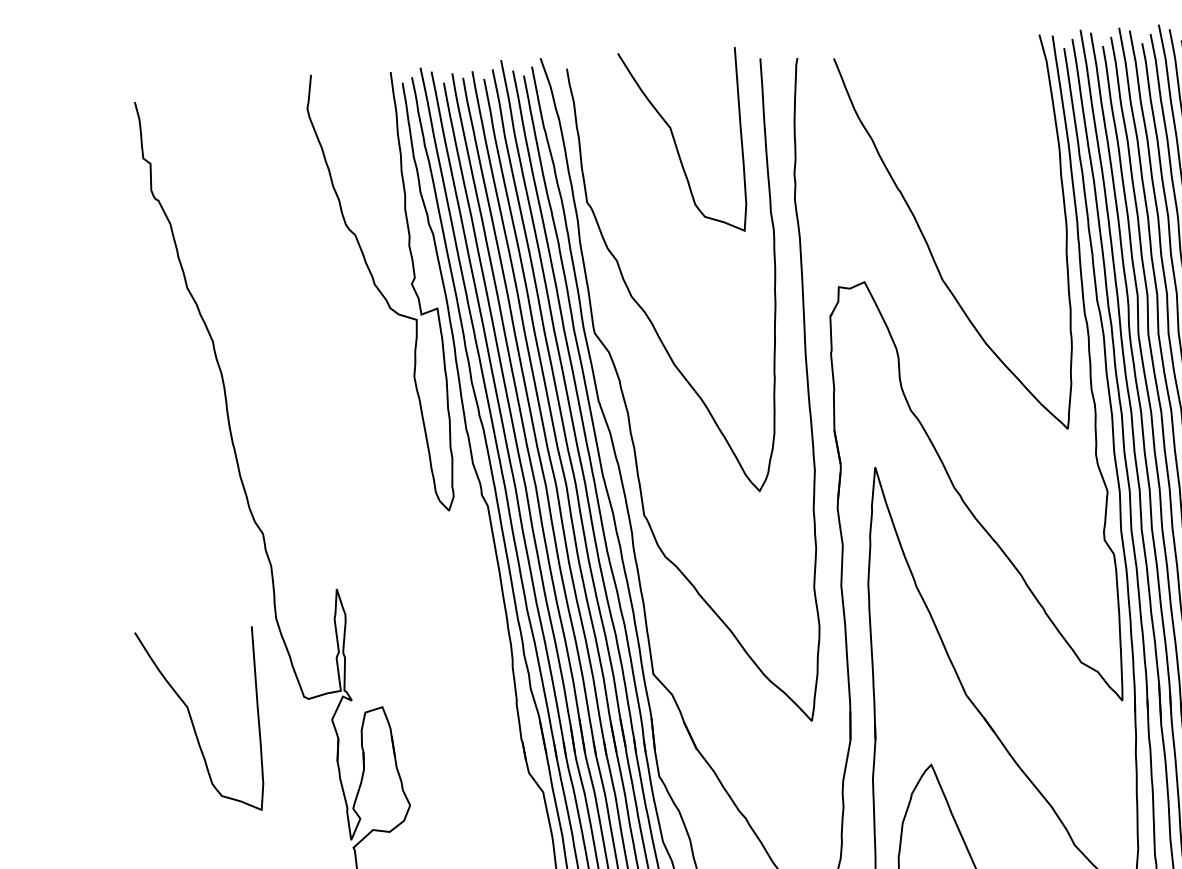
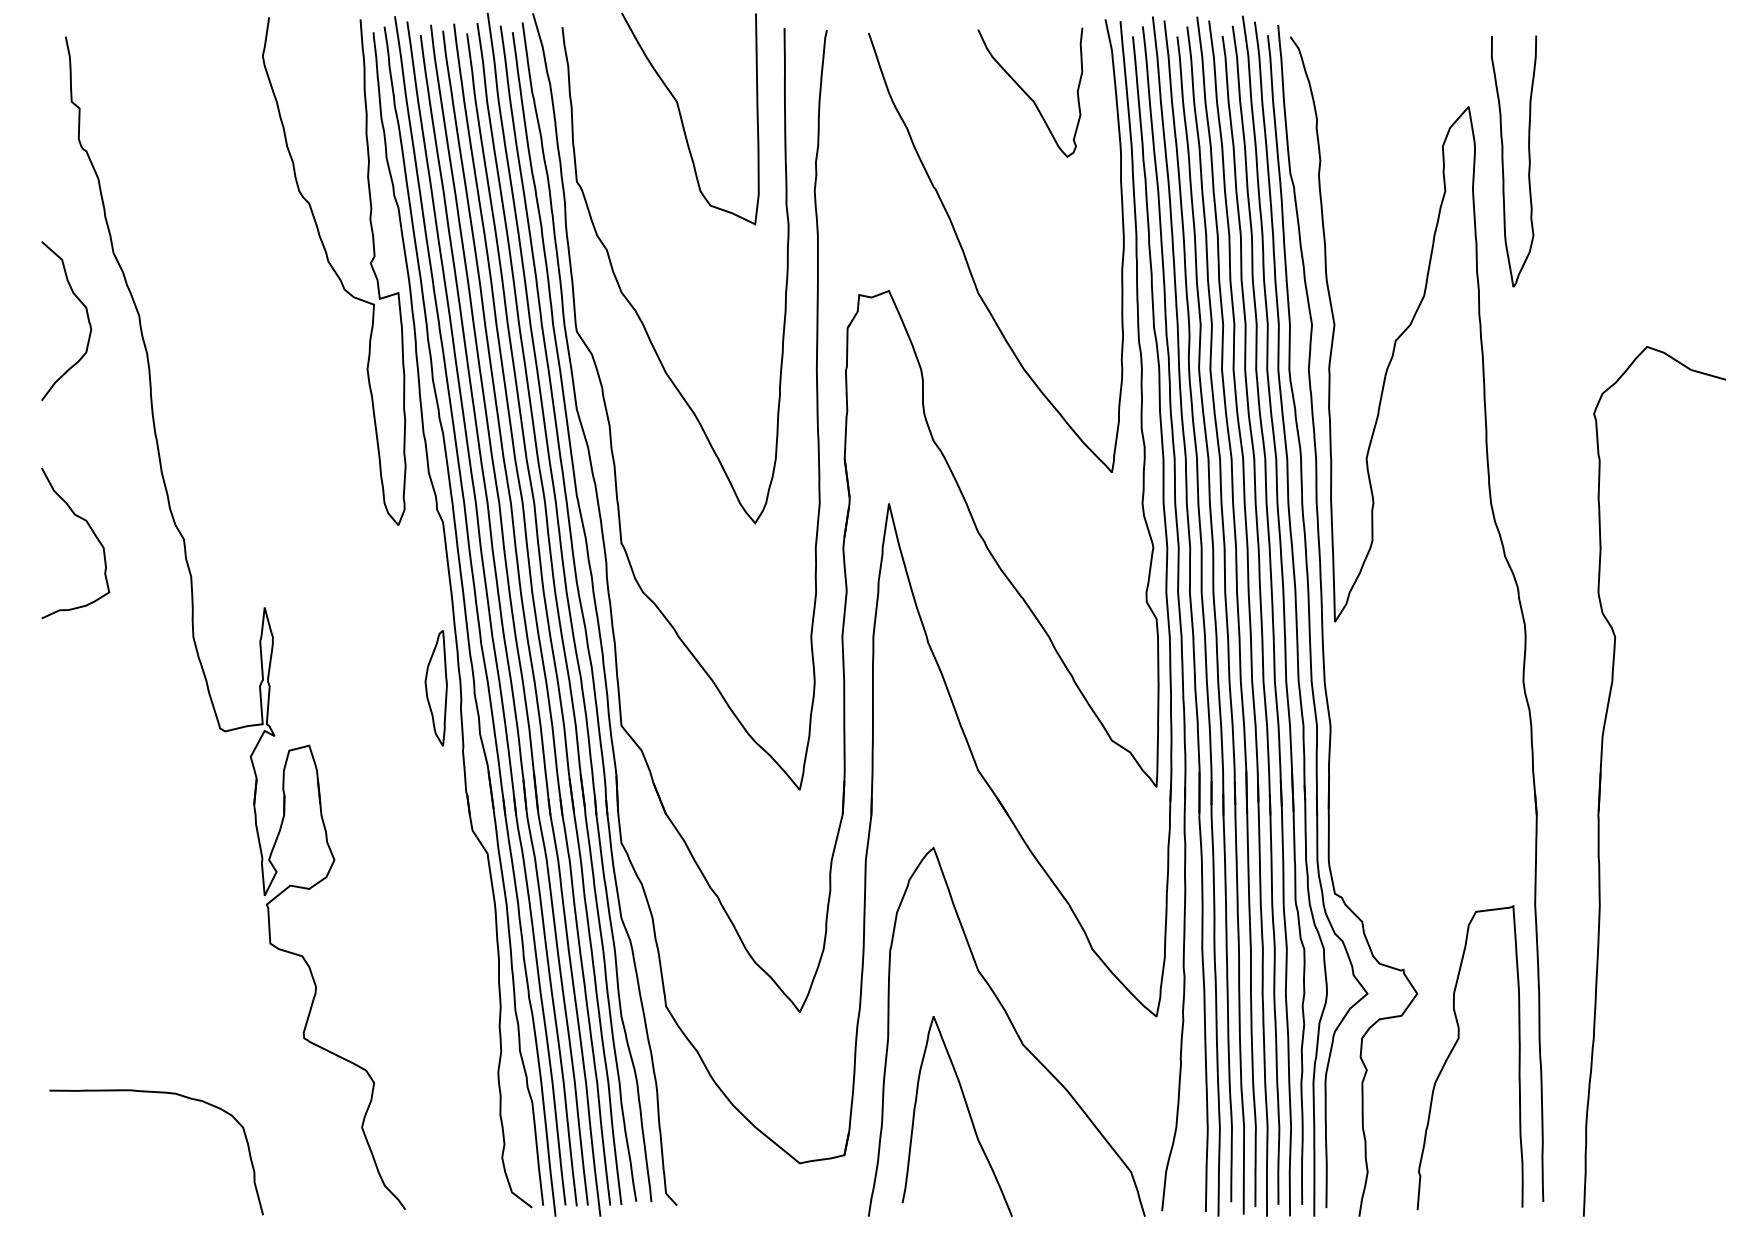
curve: (976, 104) -> (1028, 94), added
curve: (166, 342) -> (86, 314), added
curve: (184, 534) -> (93, 534), added
part: (489, 651) -> (435, 688), added
curve: (193, 721) -> (91, 749), removed

